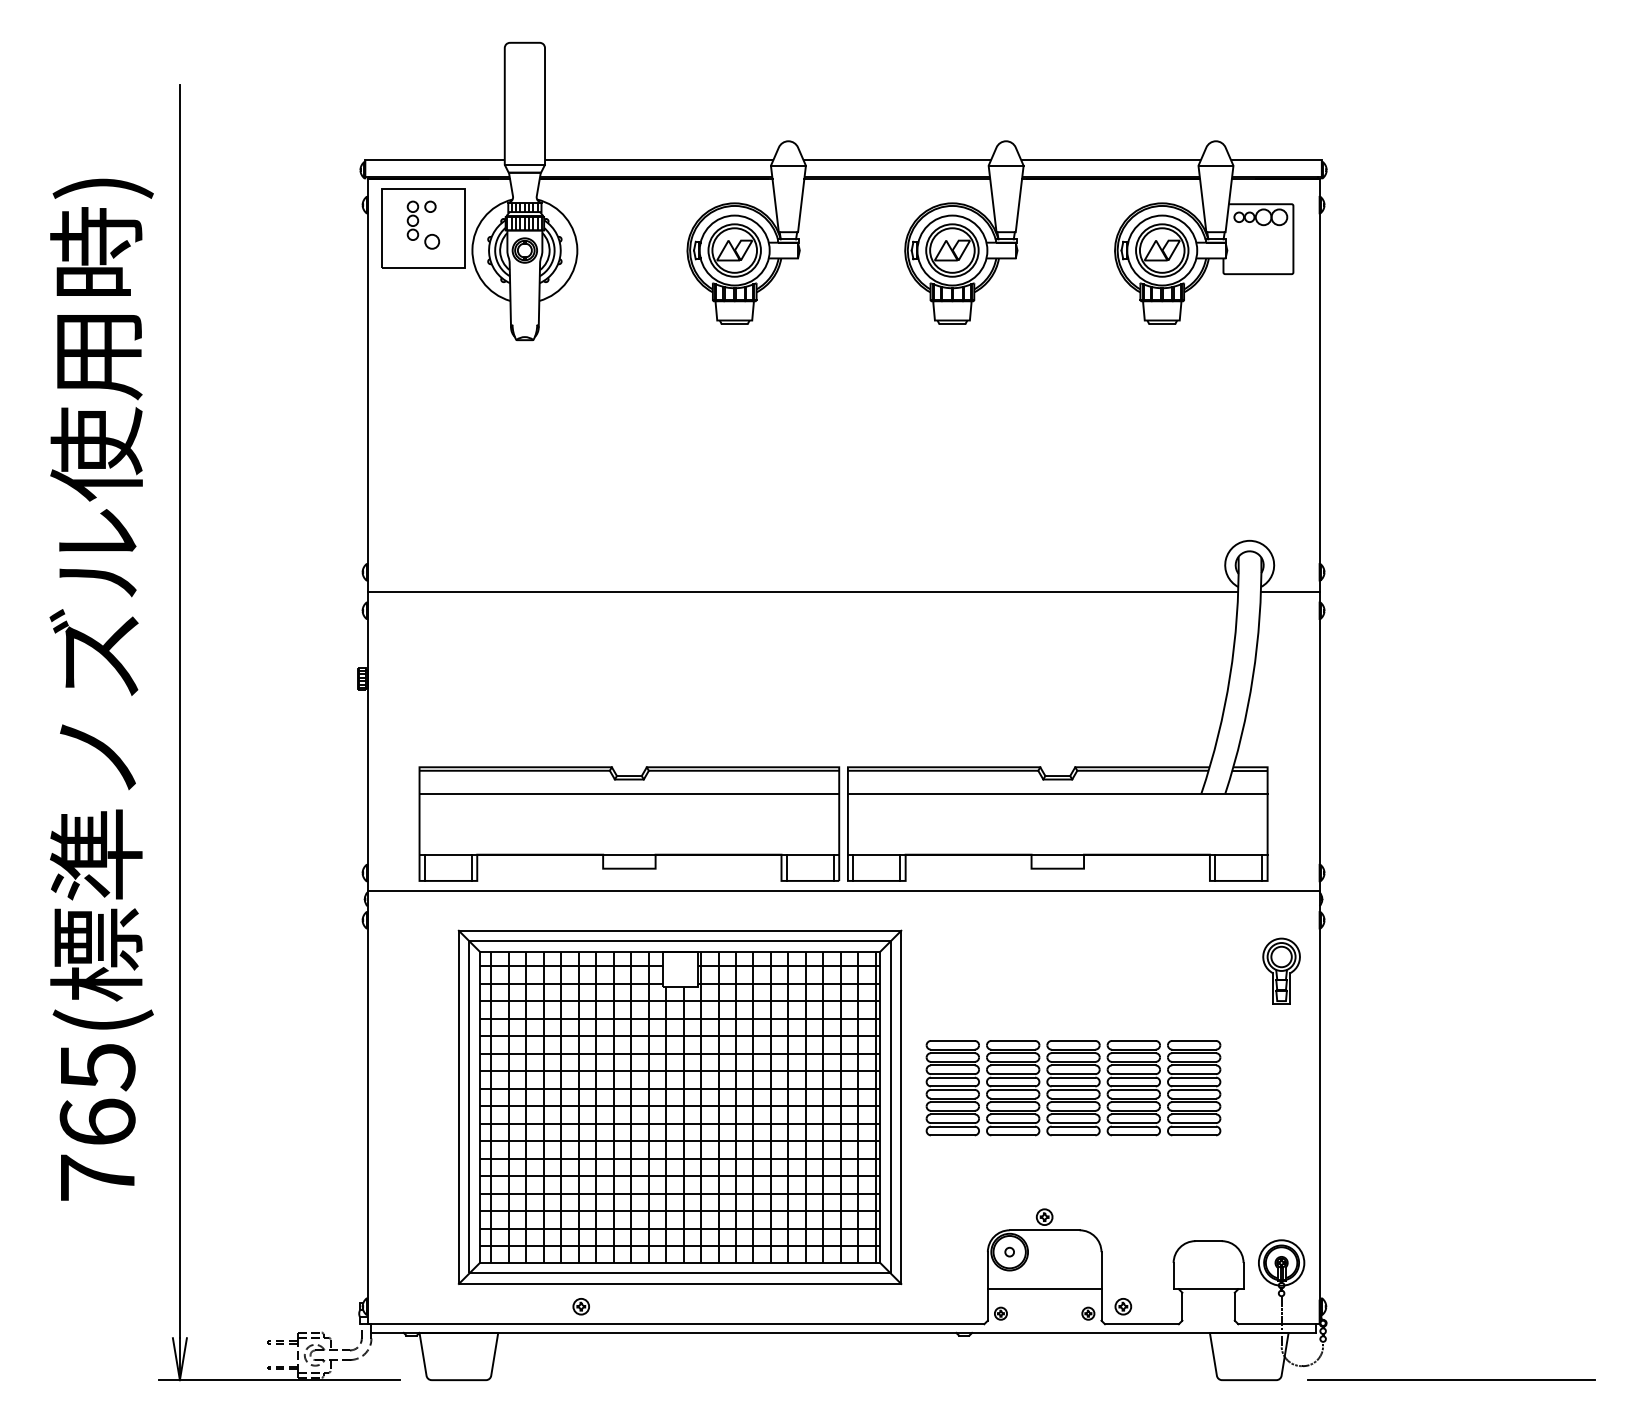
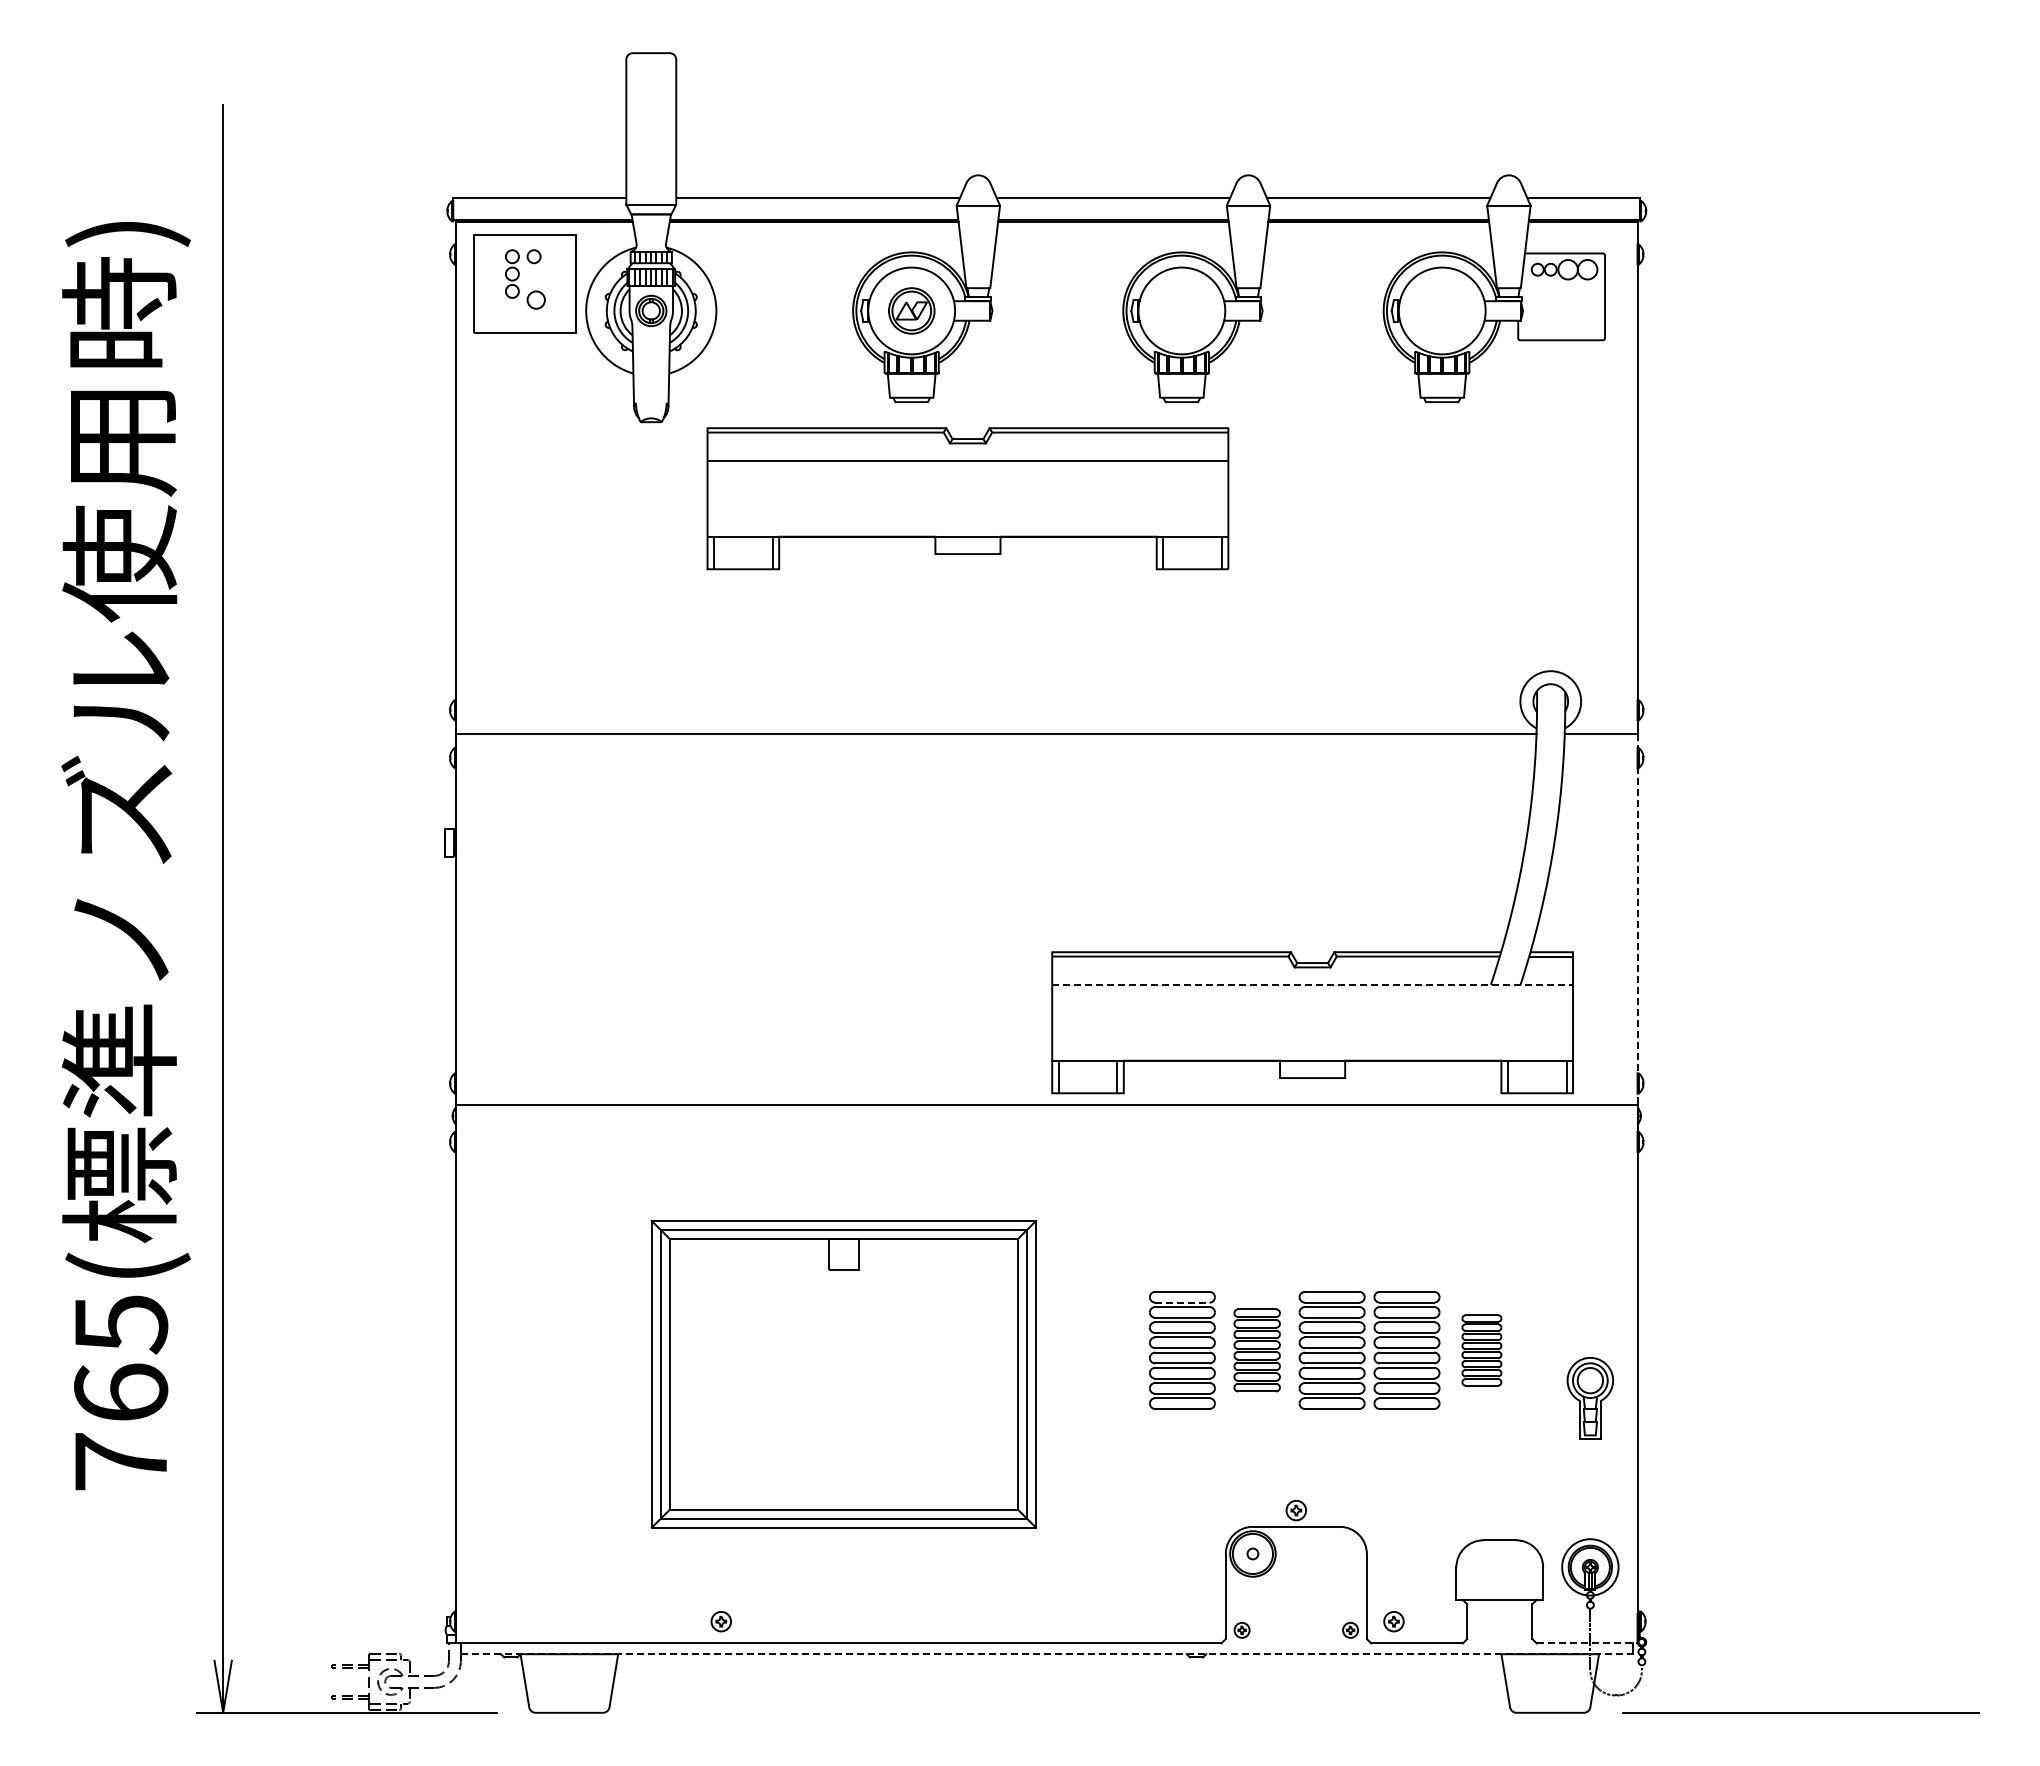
part: (734, 250) -> (911, 310), size x0.7
part: (952, 250) -> (1181, 310), removed
part: (1161, 250) -> (1441, 310), removed
hatch: (362, 679) -> (449, 843), removed
line: (1319, 740) -> (1637, 919), solid -> dashed
line: (1058, 793) -> (1313, 984), solid -> dashed
part: (629, 823) -> (967, 498), moved
part: (1281, 971) -> (1590, 1398), moved
line: (952, 1049) -> (1182, 1302), solid -> dashed
part: (1012, 1088) -> (1256, 1350), size x0.7
part: (1193, 1088) -> (1481, 1350), size x0.6
part: (679, 1107) -> (843, 1374), size x0.7
line: (1043, 1288) -> (1295, 1599), removed
line: (1279, 1324) -> (1587, 1643), solid -> dashed
line: (843, 1333) -> (1046, 1654), solid -> dashed

